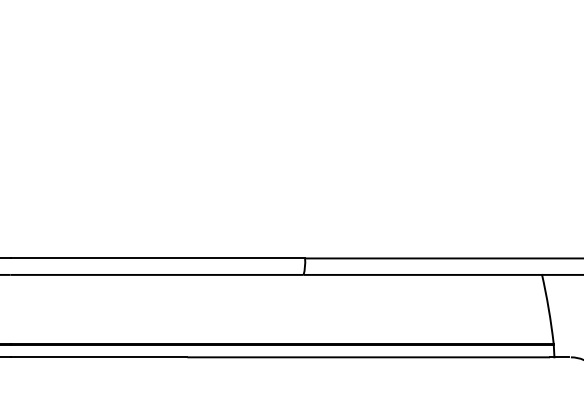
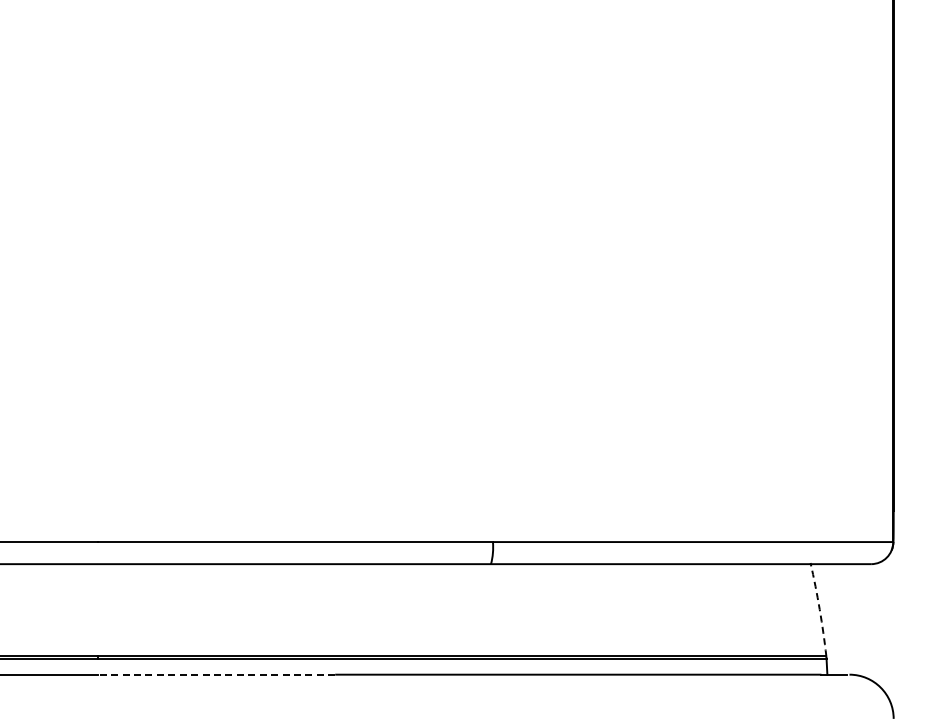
arc: (548, 308) -> (819, 609), solid -> dashed
line: (98, 357) -> (216, 674), solid -> dashed

